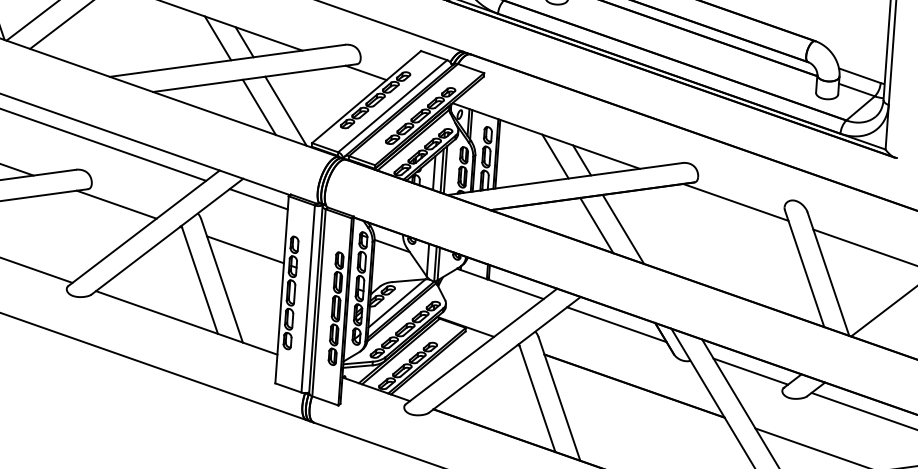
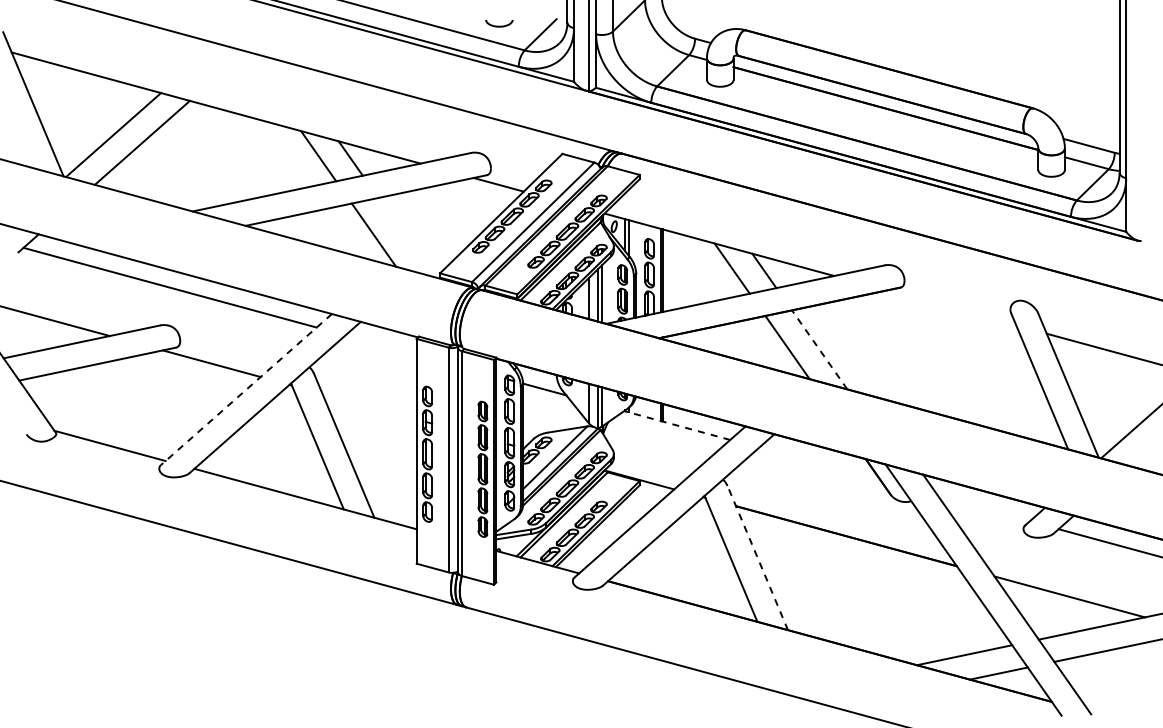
line: (285, 111) -> (405, 237), removed
line: (258, 198) -> (380, 344), removed
line: (735, 202) -> (951, 307), removed
line: (144, 228) -> (246, 389), solid -> dashed
line: (623, 229) -> (819, 349), solid -> dashed
line: (245, 249) -> (369, 406), removed
line: (500, 283) -> (677, 425), solid -> dashed
line: (617, 324) -> (820, 463), removed
line: (750, 371) -> (983, 508), removed
line: (559, 398) -> (757, 557), solid -> dashed

